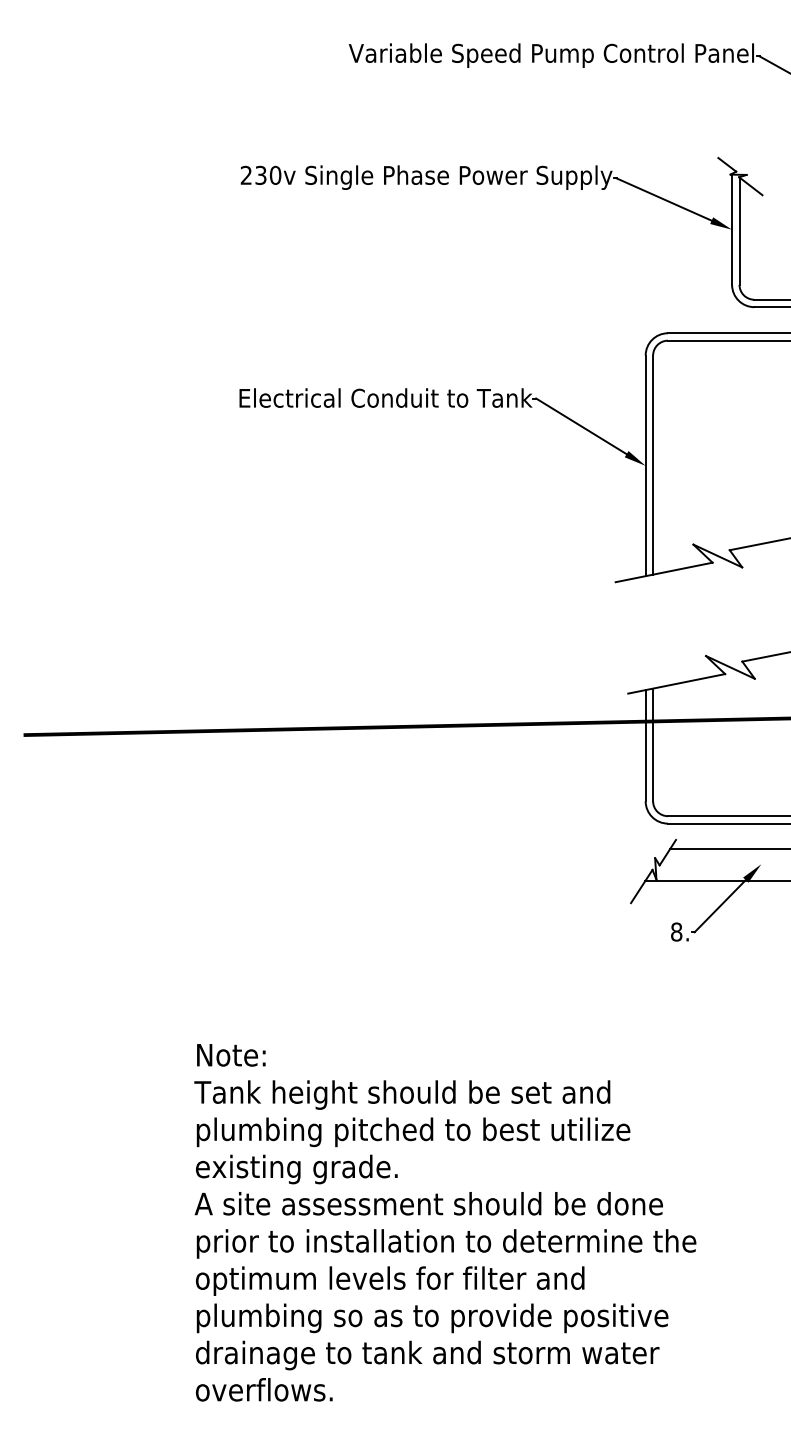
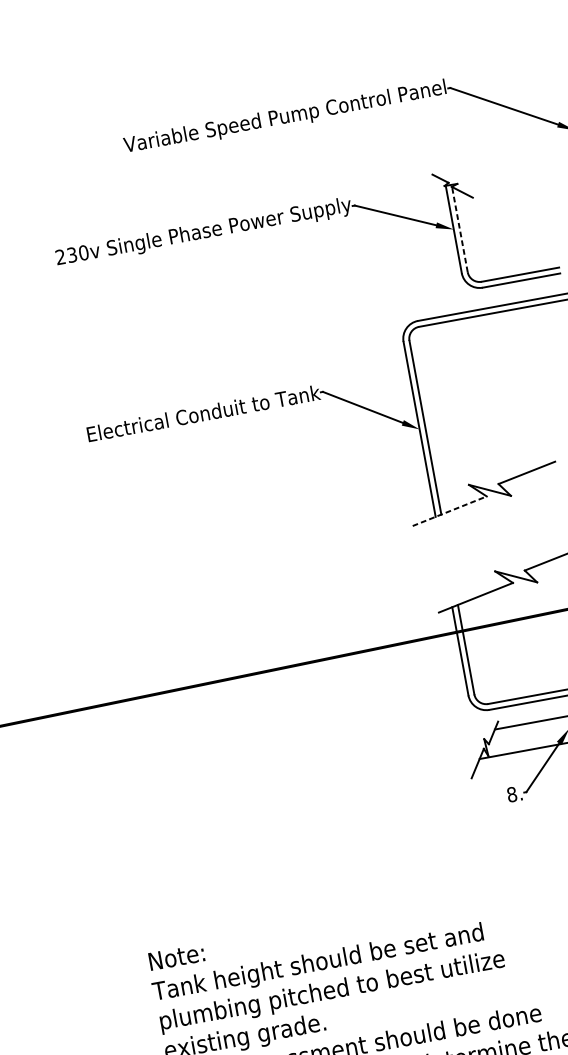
line: (739, 231) -> (459, 229), solid -> dashed
line: (664, 572) -> (450, 511), solid -> dashed

